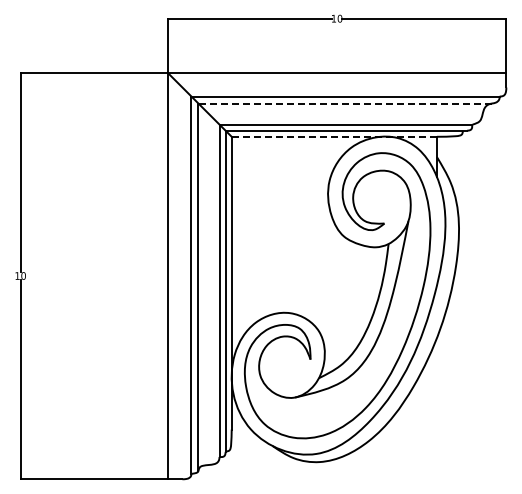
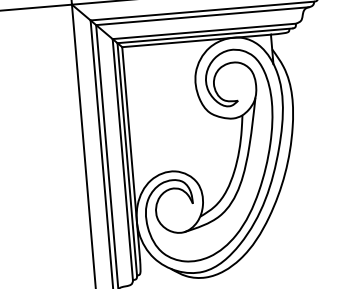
line: (345, 103) -> (202, 16), dashed -> solid
line: (334, 136) -> (196, 40), dashed -> solid

